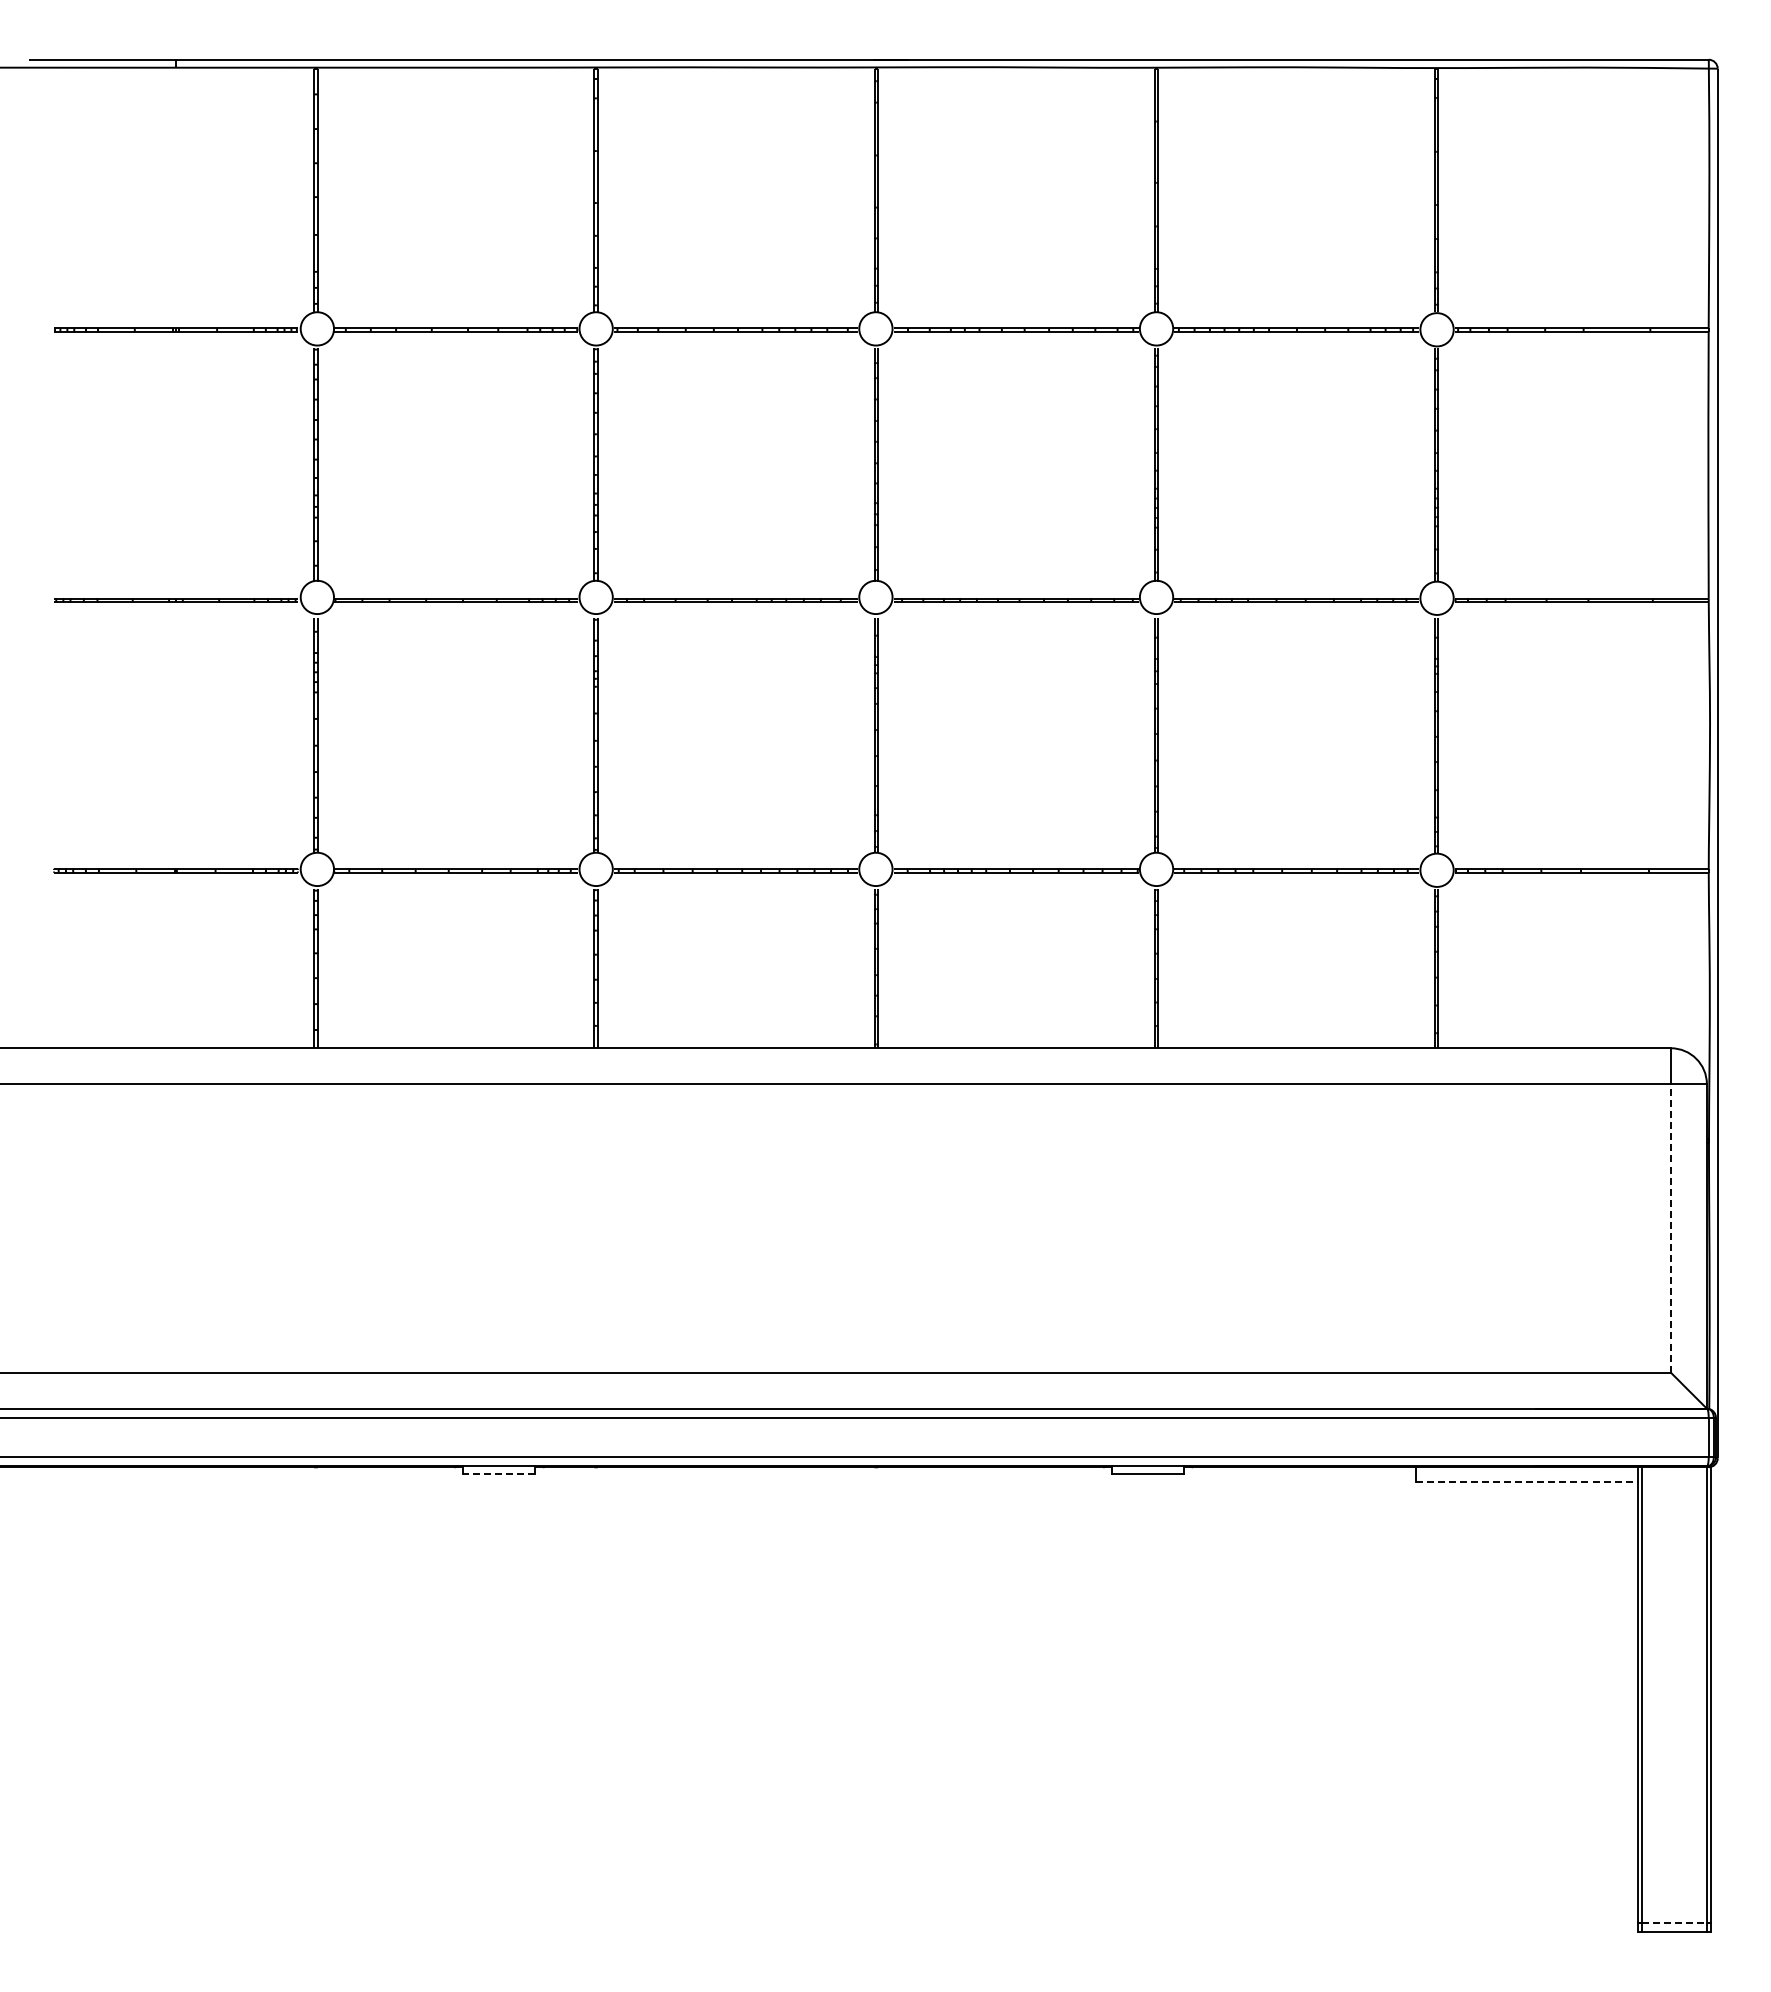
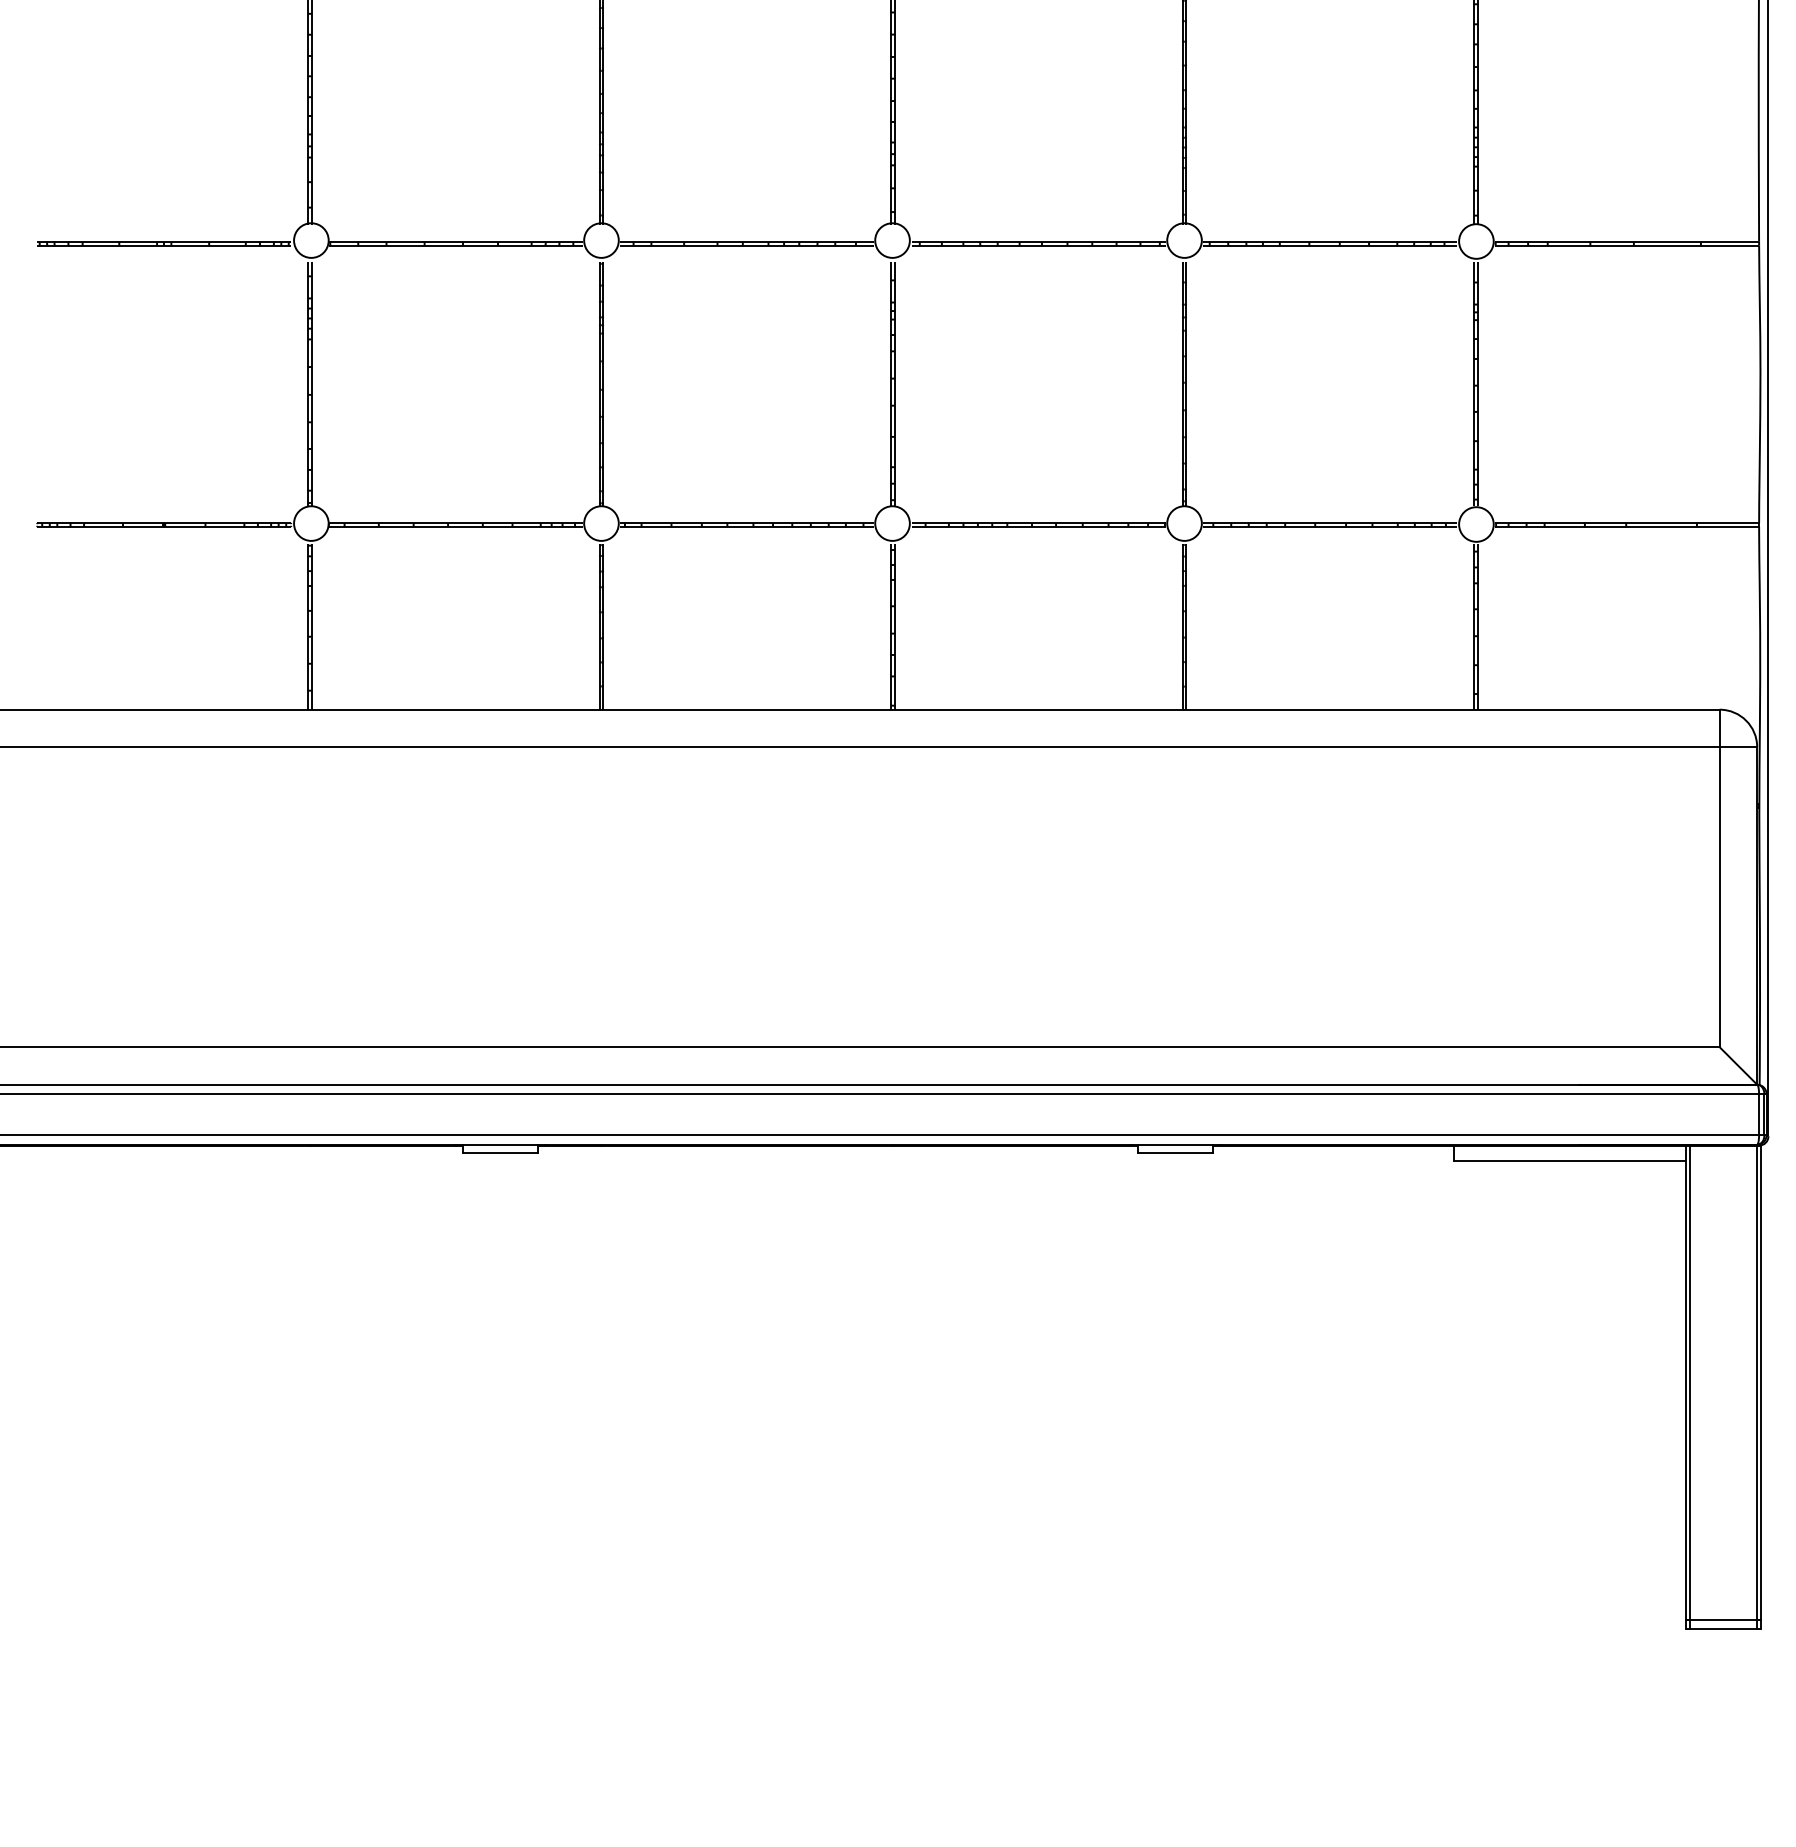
line: (1670, 1227) -> (1719, 896), dashed -> solid
line: (498, 1474) -> (499, 1153), dashed -> solid
line: (1527, 1481) -> (1570, 1160), dashed -> solid
line: (1674, 1923) -> (1723, 1620), dashed -> solid

